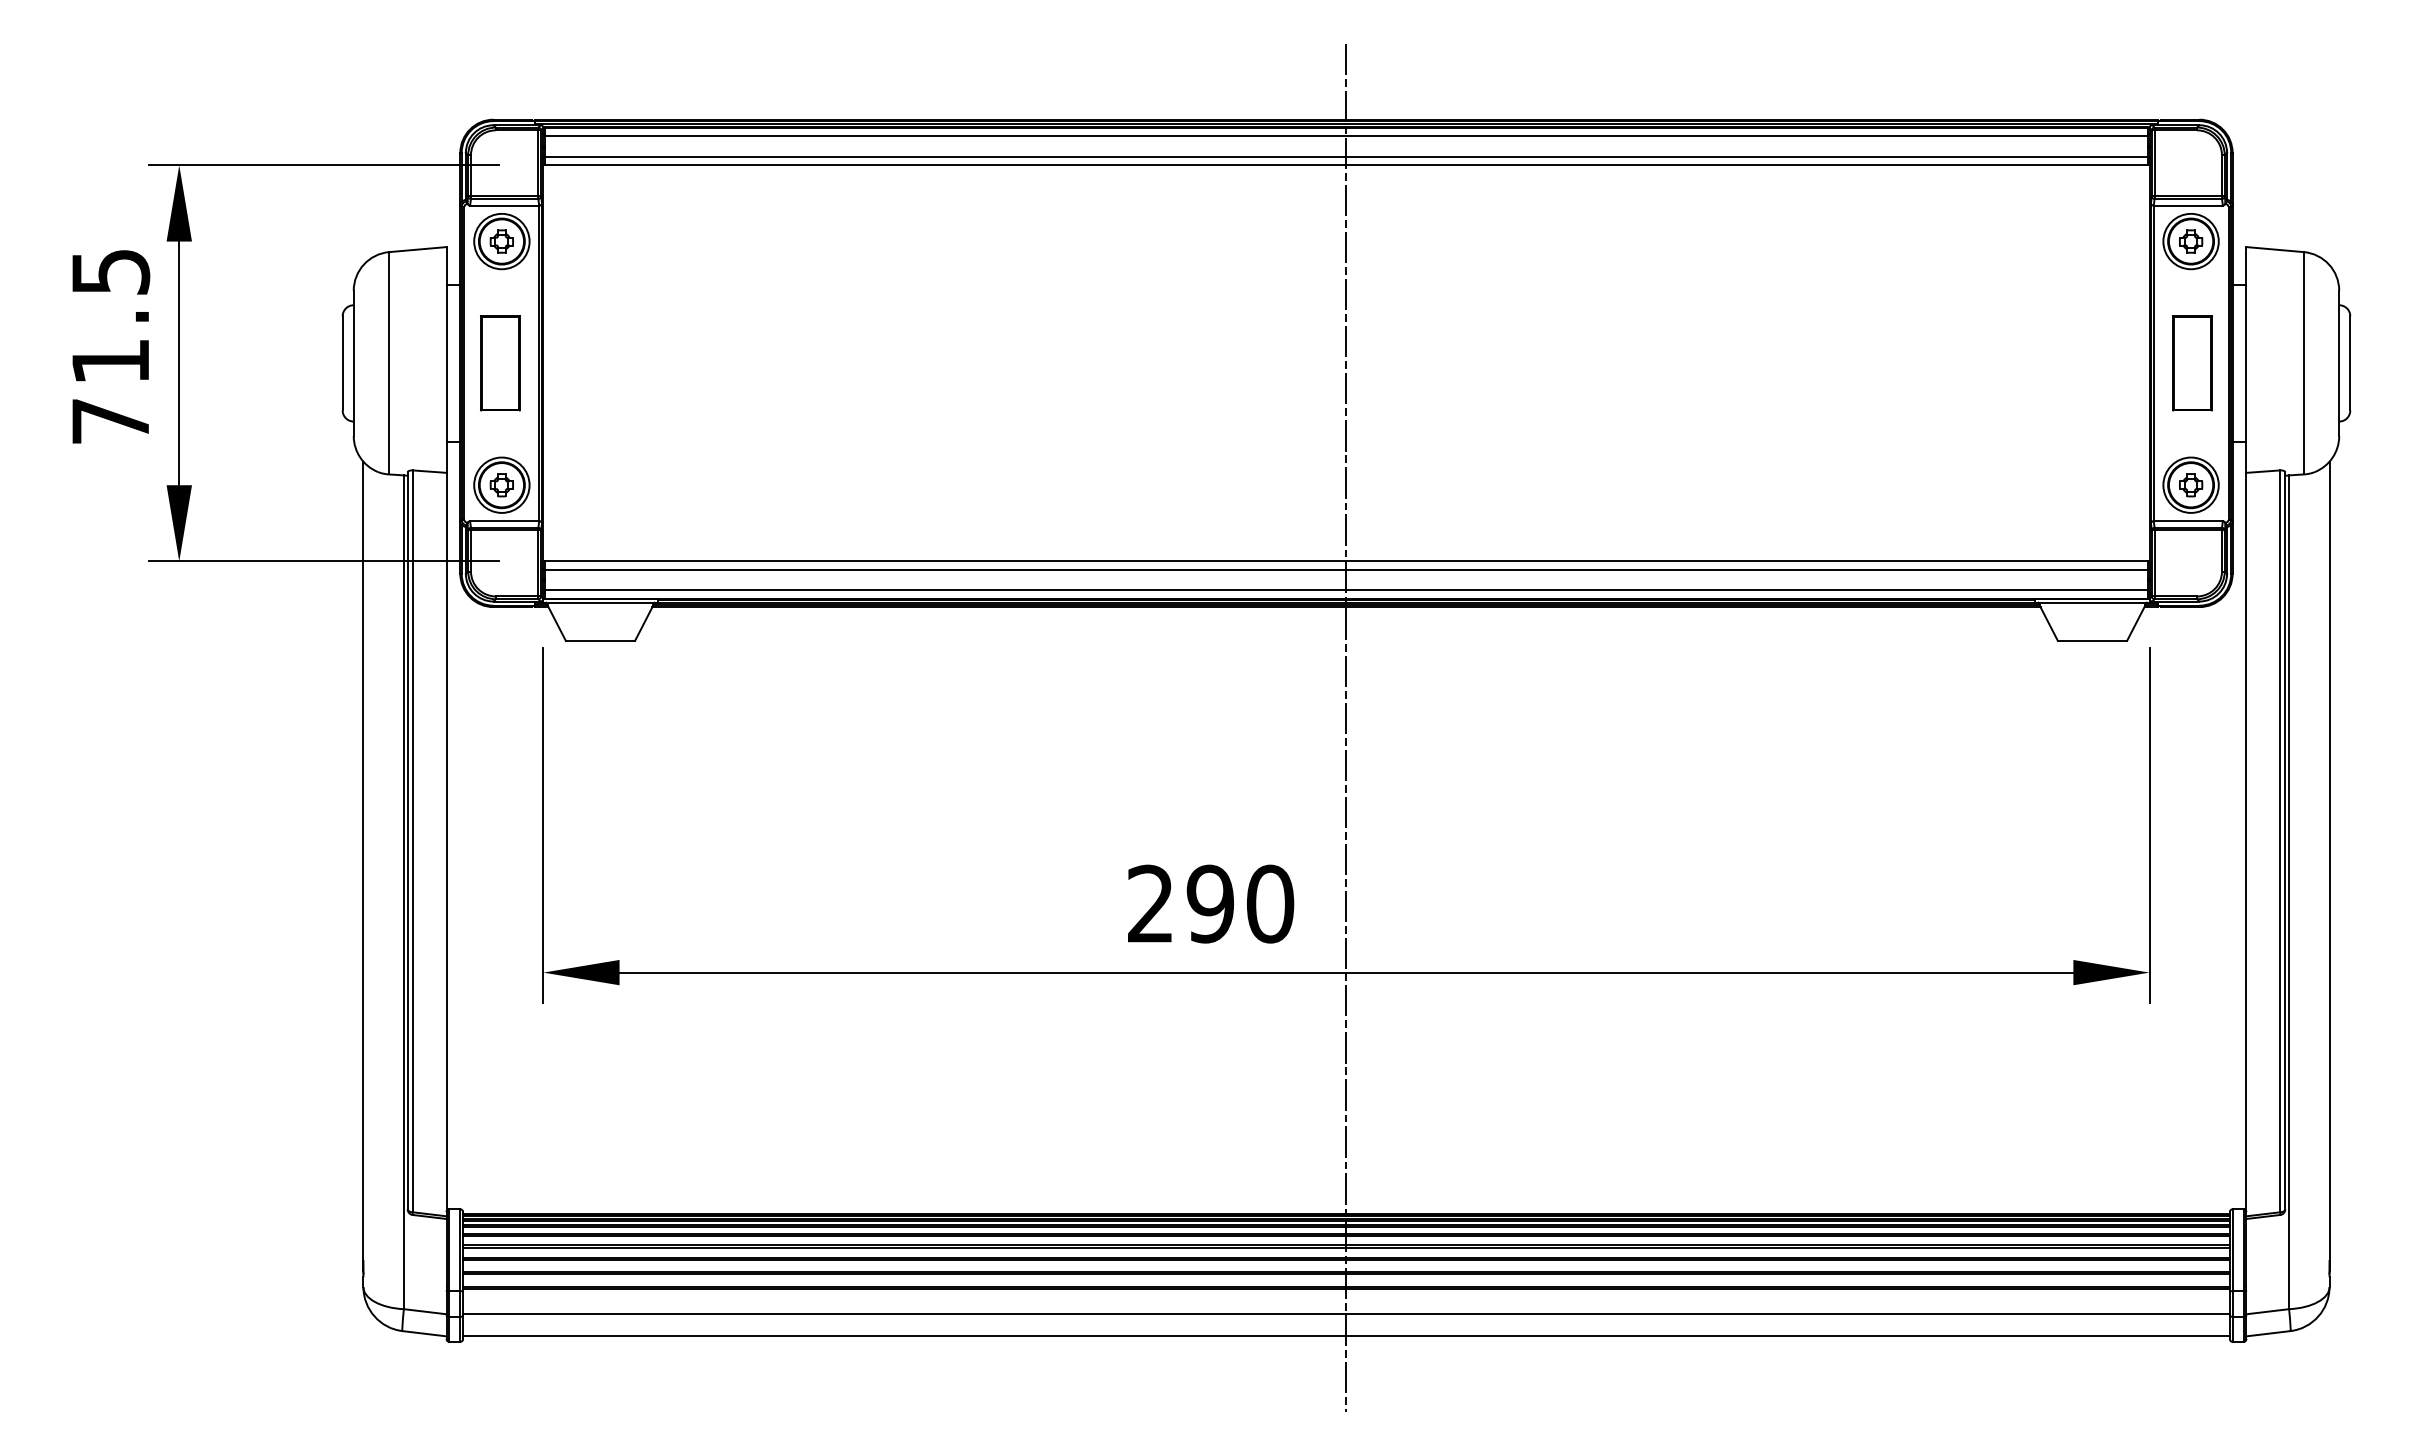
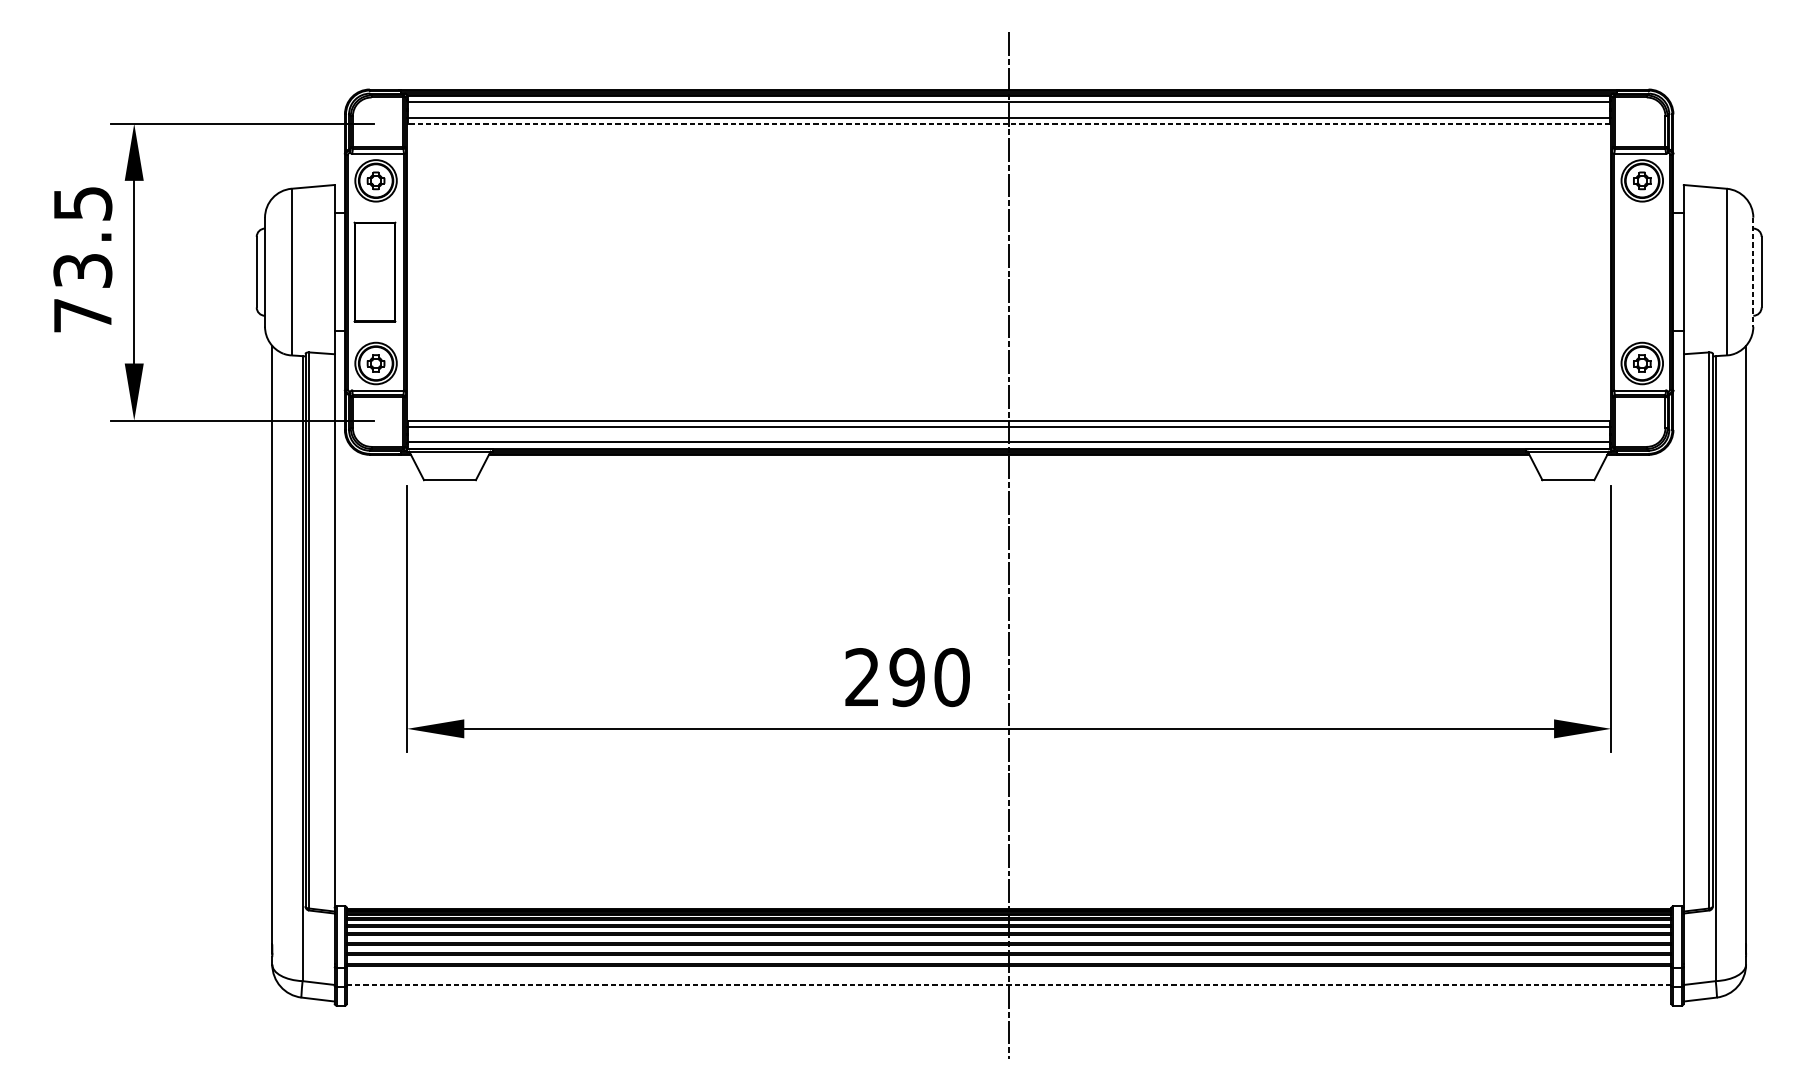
line: (1346, 165) -> (1009, 123), solid -> dashed
text: (110, 361) -> (82, 270), 71.5 -> 73.5
part: (500, 363) -> (375, 272), size x1.4
part: (2192, 363) -> (1643, 272), removed
line: (2339, 363) -> (1753, 272), solid -> dashed
line: (1345, 1314) -> (1008, 985), solid -> dashed
line: (1346, 1336) -> (1009, 1001), removed

